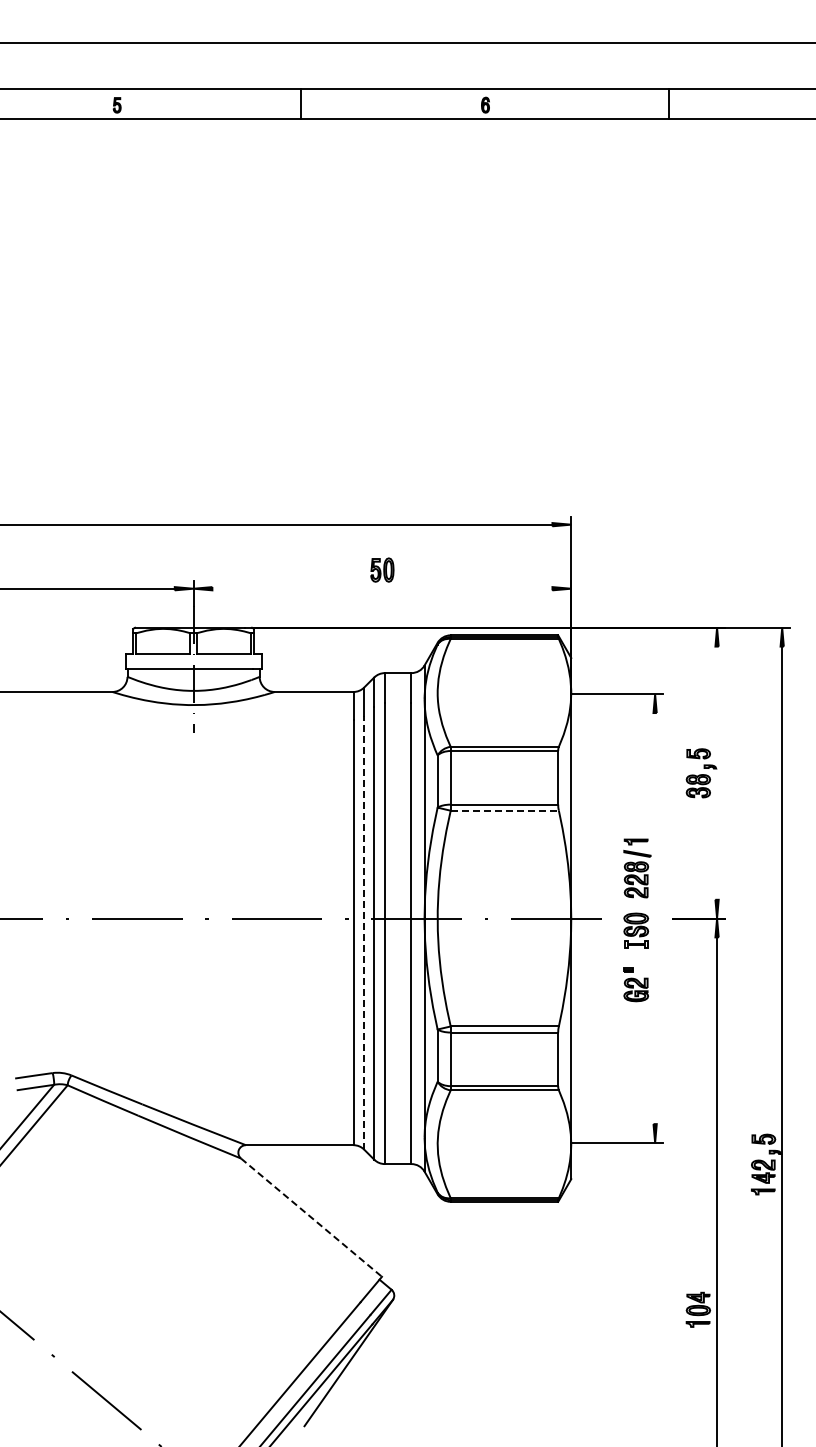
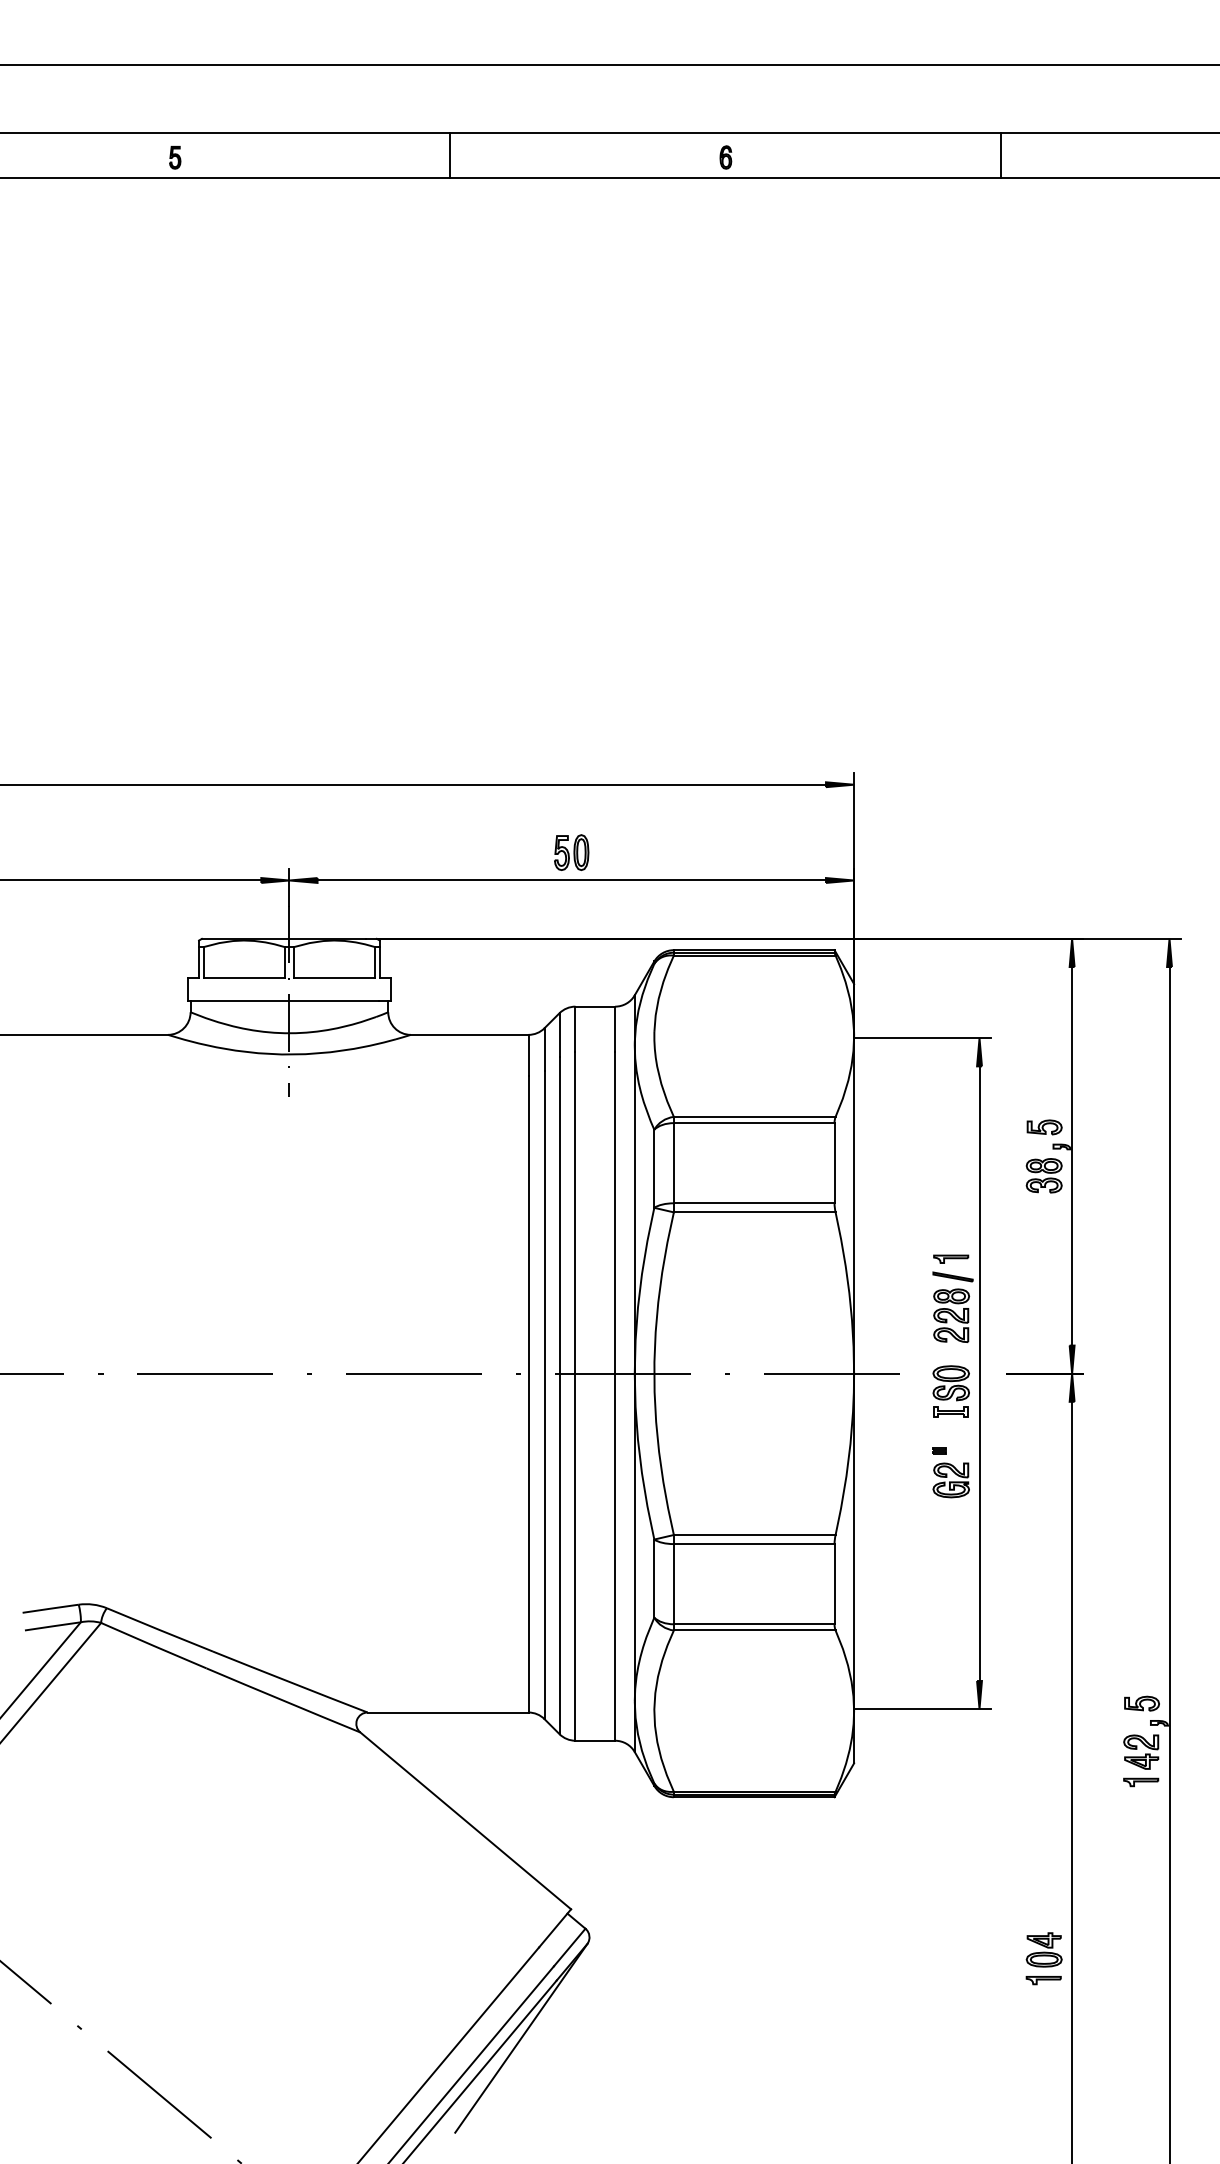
line: (382, 588) -> (571, 880), added
line: (717, 772) -> (1072, 1155), added
line: (505, 810) -> (755, 1212), dashed -> solid
line: (655, 918) -> (980, 1373), added
line: (364, 932) -> (544, 1394), dashed -> solid
line: (311, 1217) -> (465, 1820), dashed -> solid

